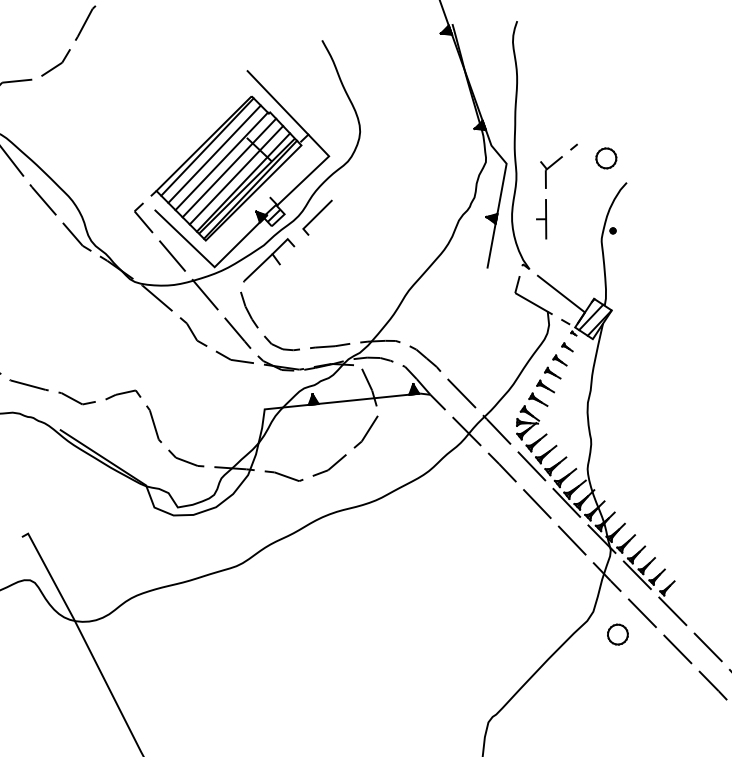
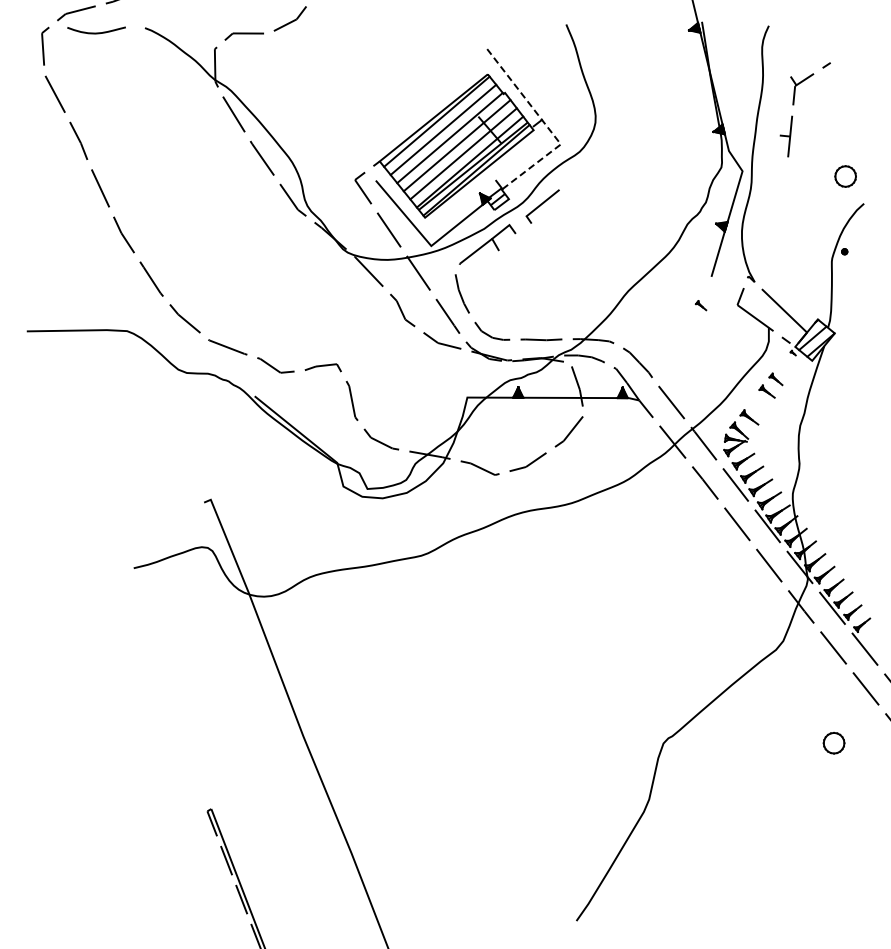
line: (313, 139) -> (546, 125), solid -> dashed
part: (547, 187) -> (794, 104), moved
part: (567, 347) -> (701, 305), moved
part: (545, 386) -> (758, 404), removed
part: (617, 634) -> (833, 743), moved

